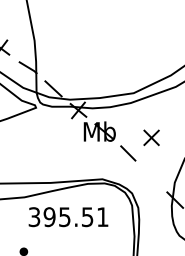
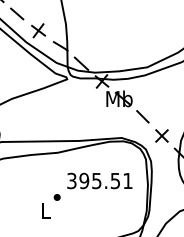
part: (151, 137) -> (161, 135), moved
text: (68, 216) -> (99, 180), moved

